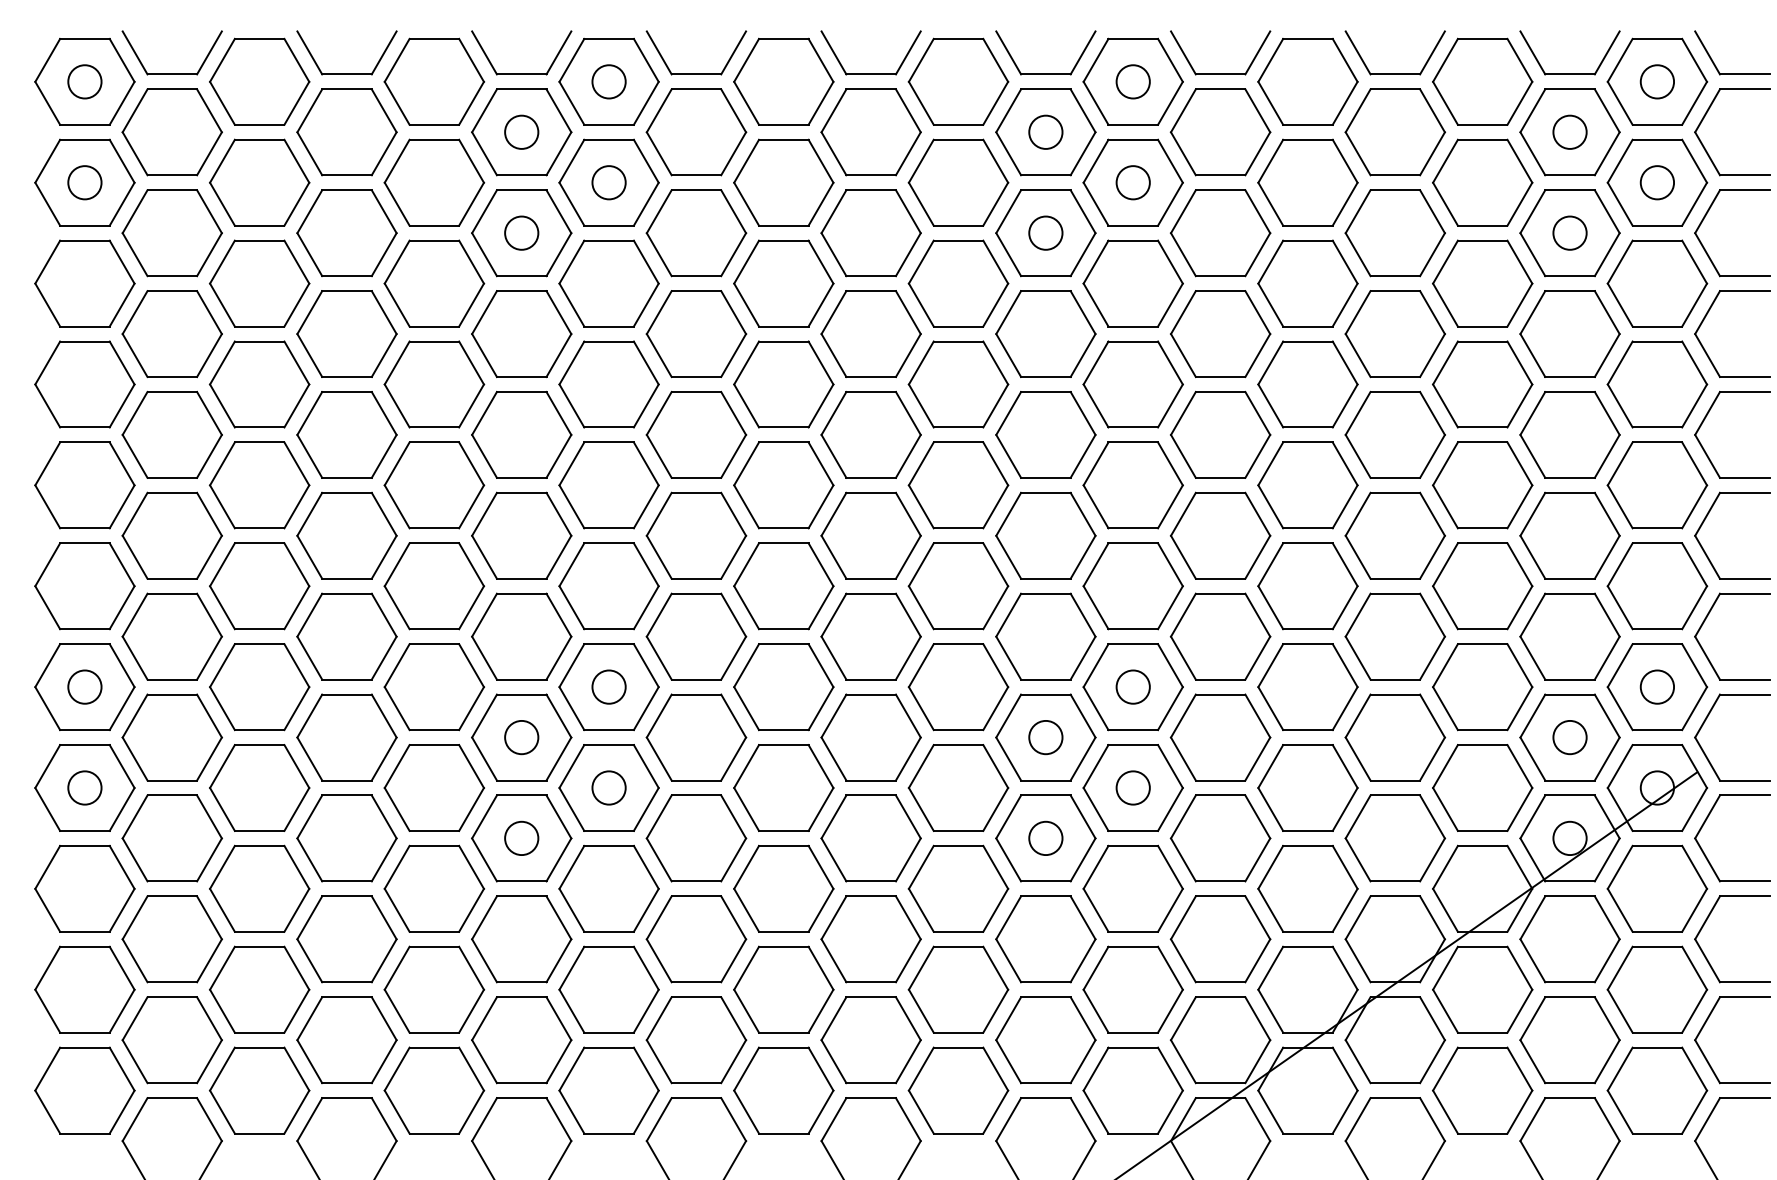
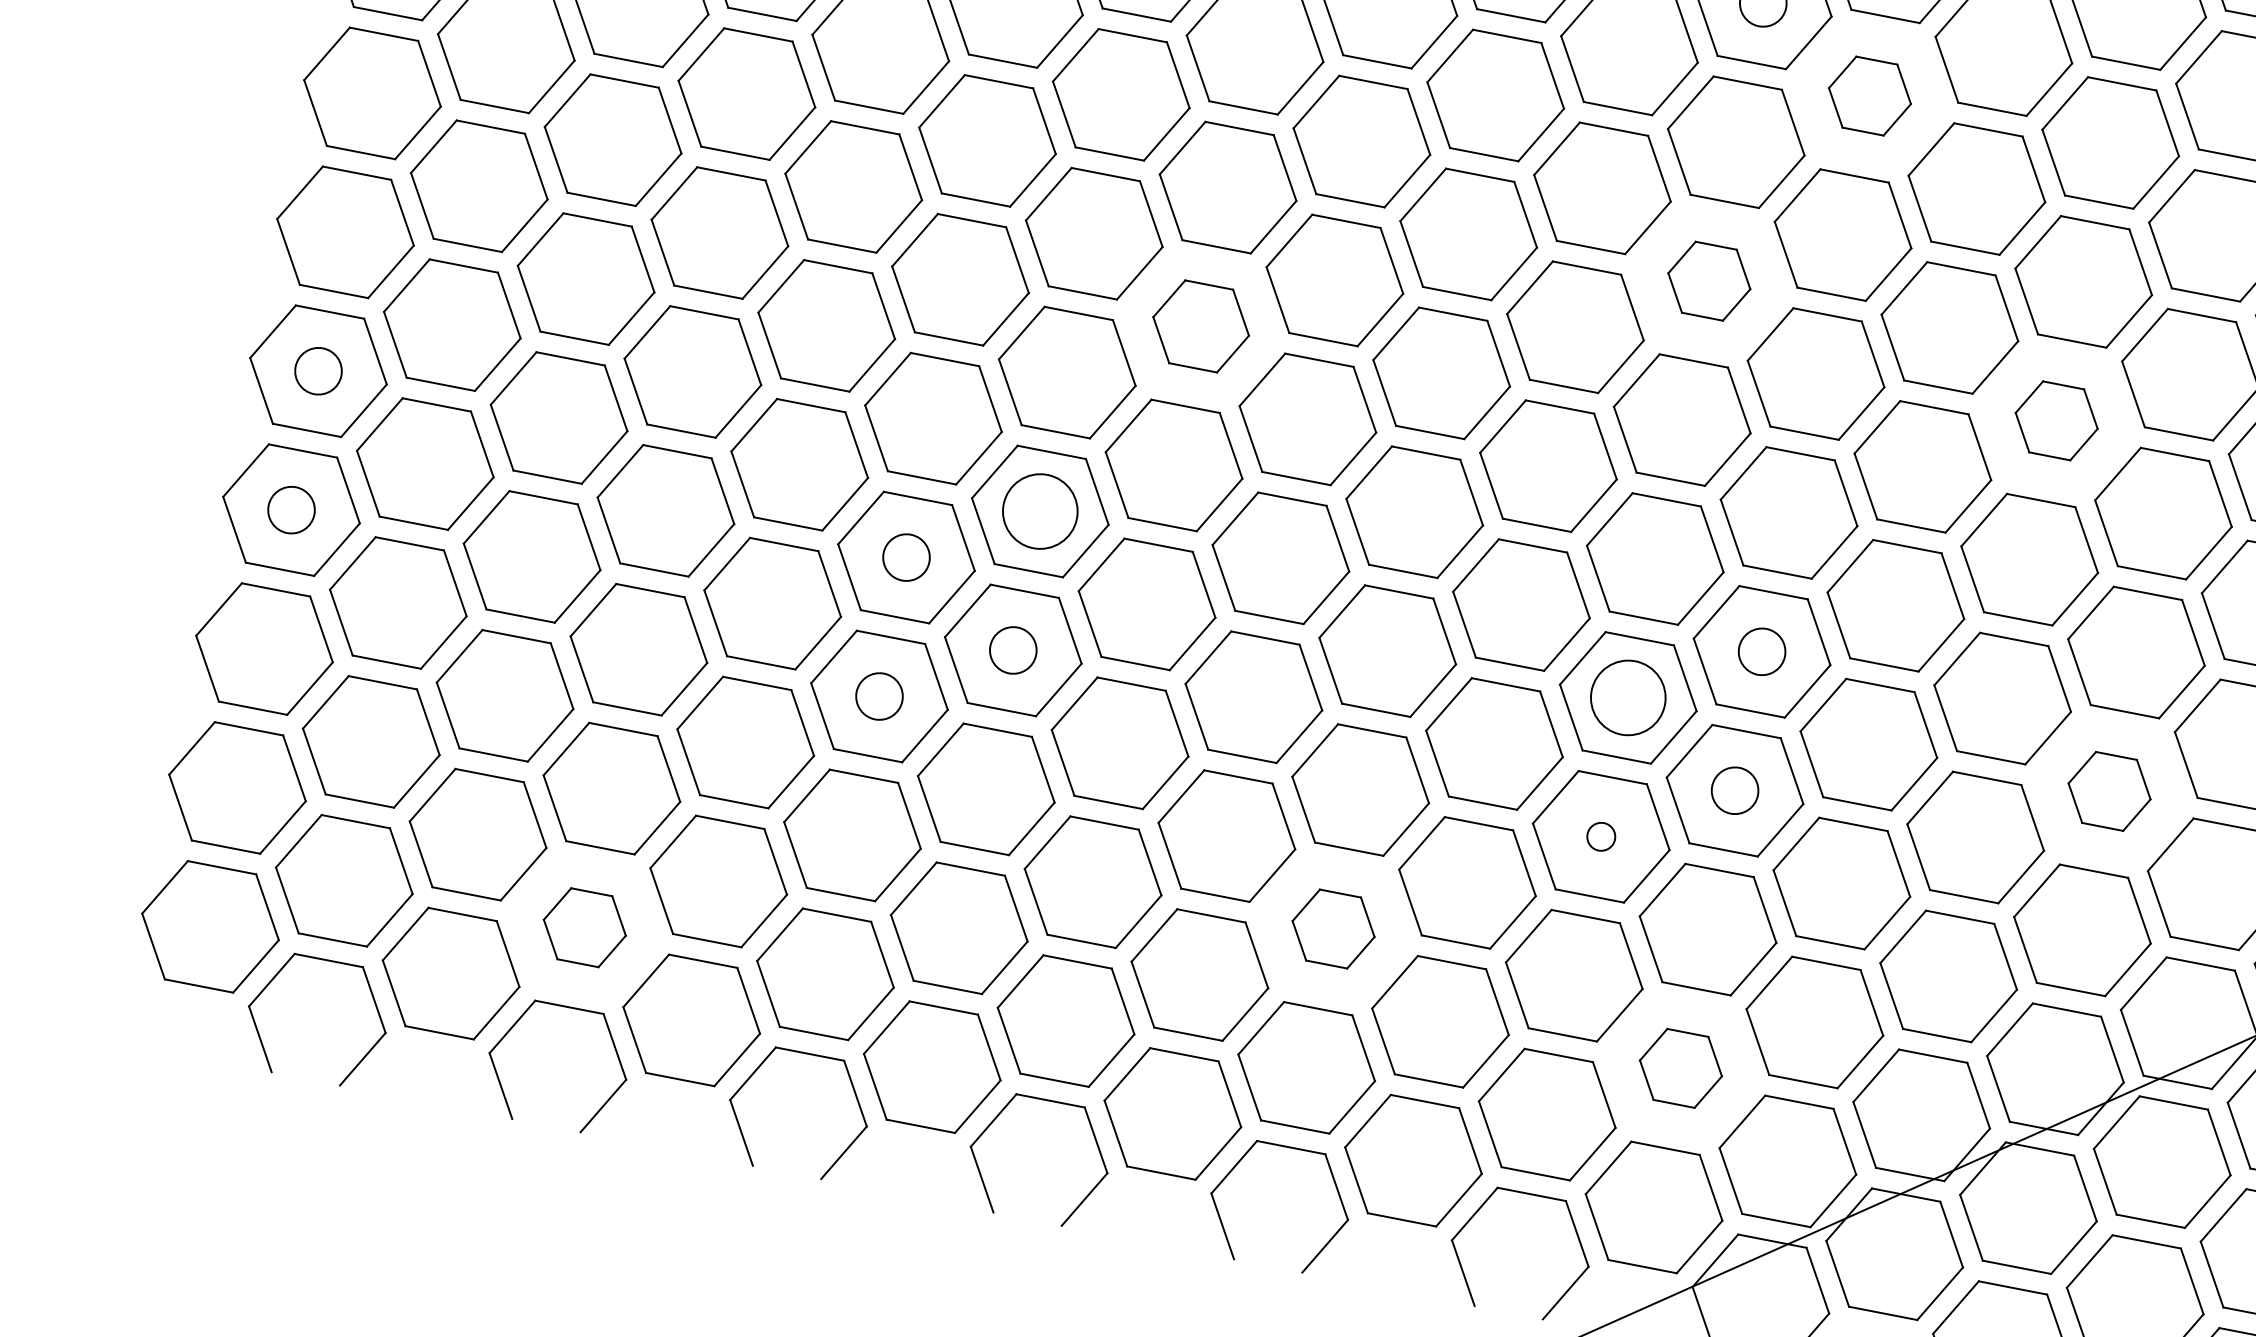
part: (1132, 283) -> (1869, 95), size x0.6
part: (1045, 434) -> (1708, 280), size x0.6
part: (1307, 485) -> (2056, 420), size x0.6
part: (696, 535) -> (1201, 326), size x0.7
circle: (608, 686) -> (1039, 510), size x1.6
circle: (1045, 737) -> (1627, 697), size x1.6
part: (1395, 737) -> (2109, 791), size x0.6
circle: (1045, 838) -> (1600, 836), size x0.6
part: (870, 939) -> (1332, 929), size x0.6
part: (1132, 989) -> (1680, 1068), size x0.6
part: (346, 1040) -> (584, 927), size x0.6

